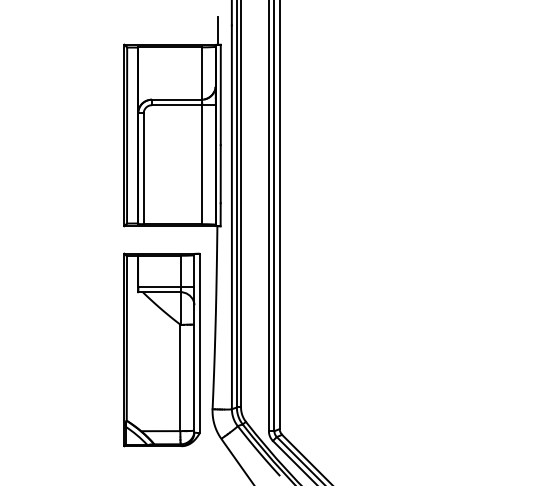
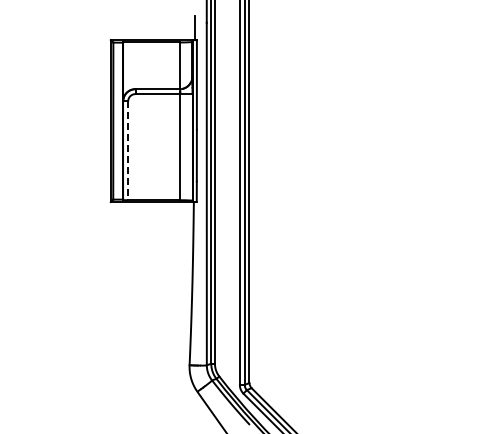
line: (144, 169) -> (128, 151), solid -> dashed
part: (160, 350) -> (143, 312), removed

